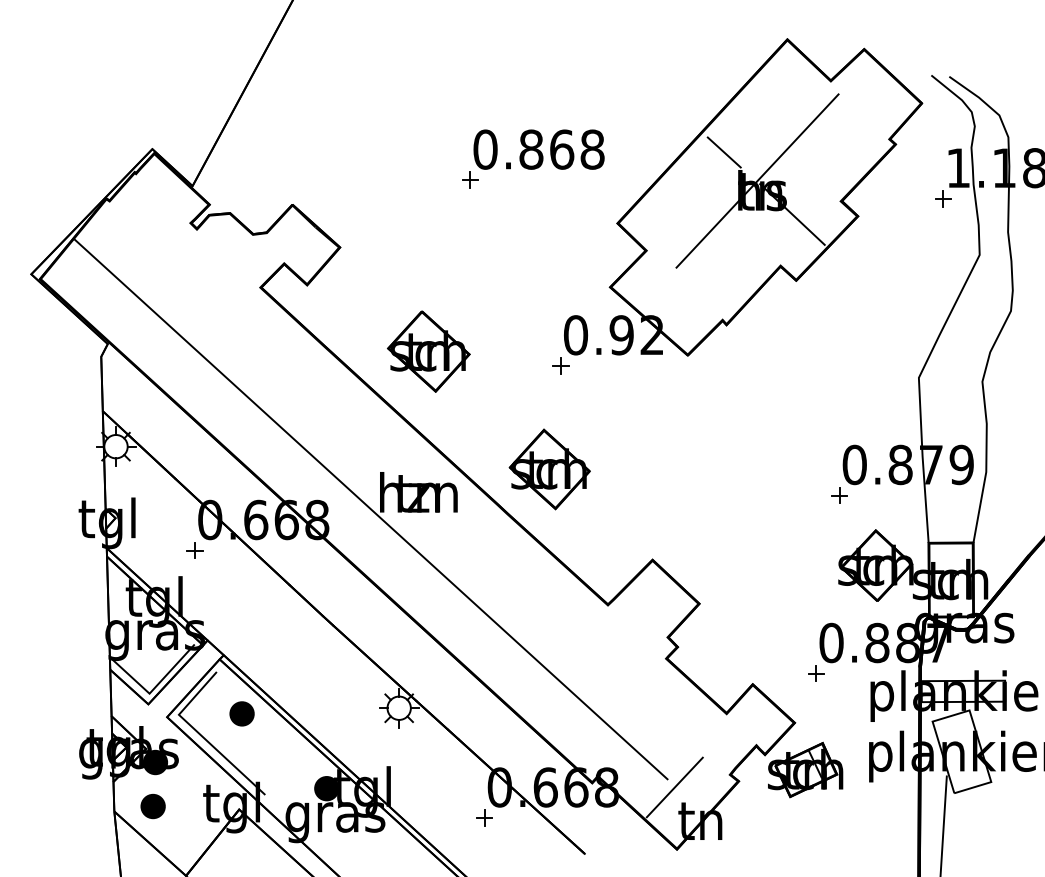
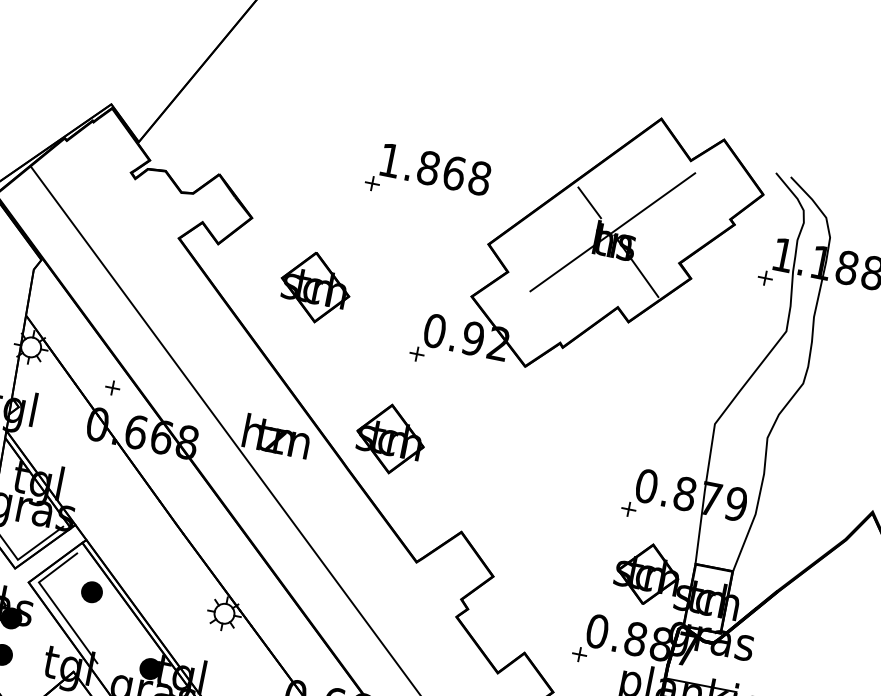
text: (485, 149) -> (390, 160), 0.868 -> 1.868
part: (428, 351) -> (315, 287), moved
part: (194, 550) -> (112, 387), moved

